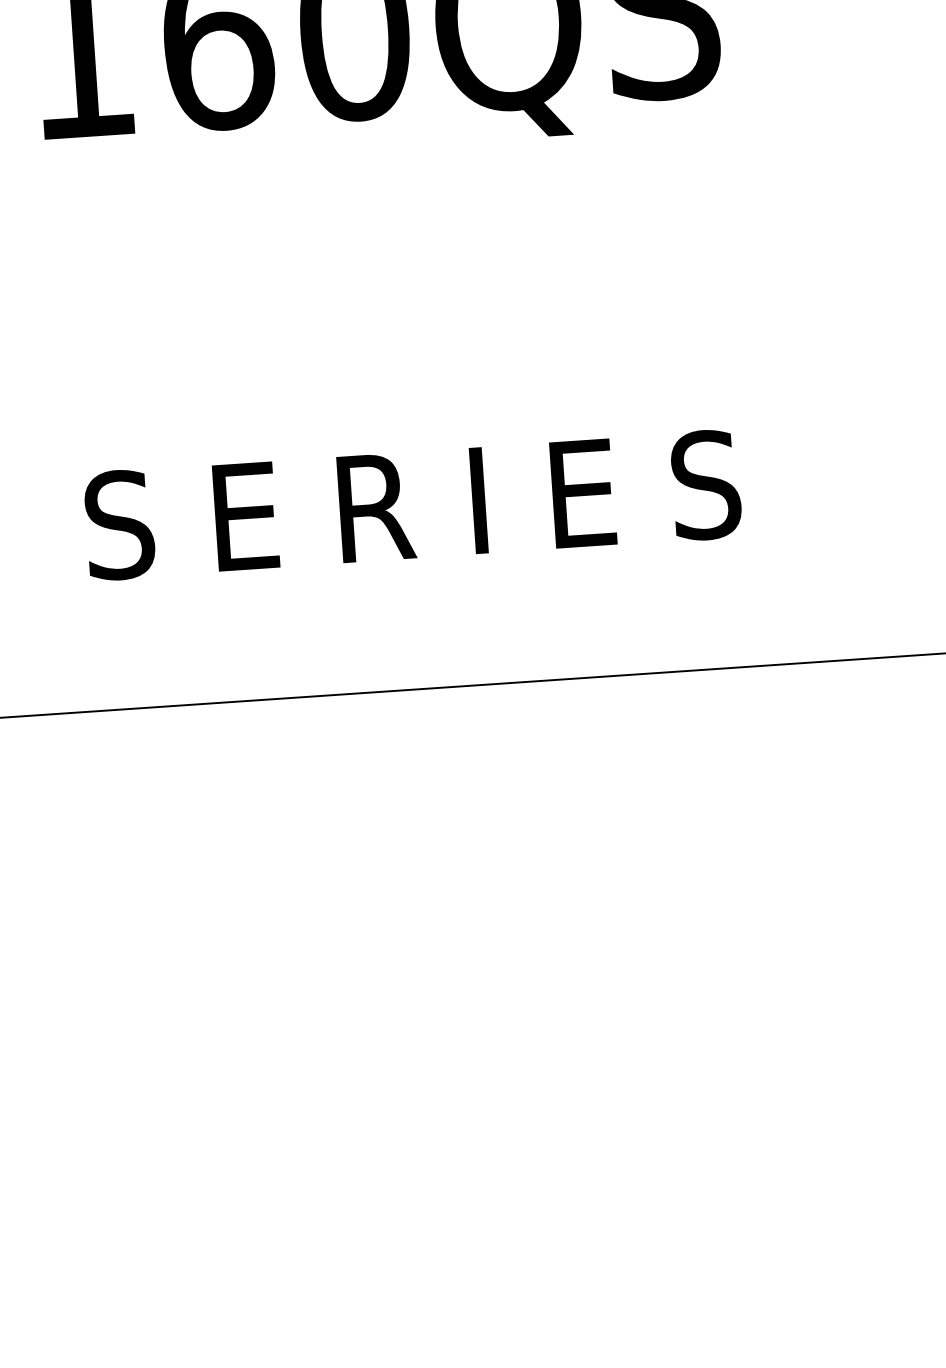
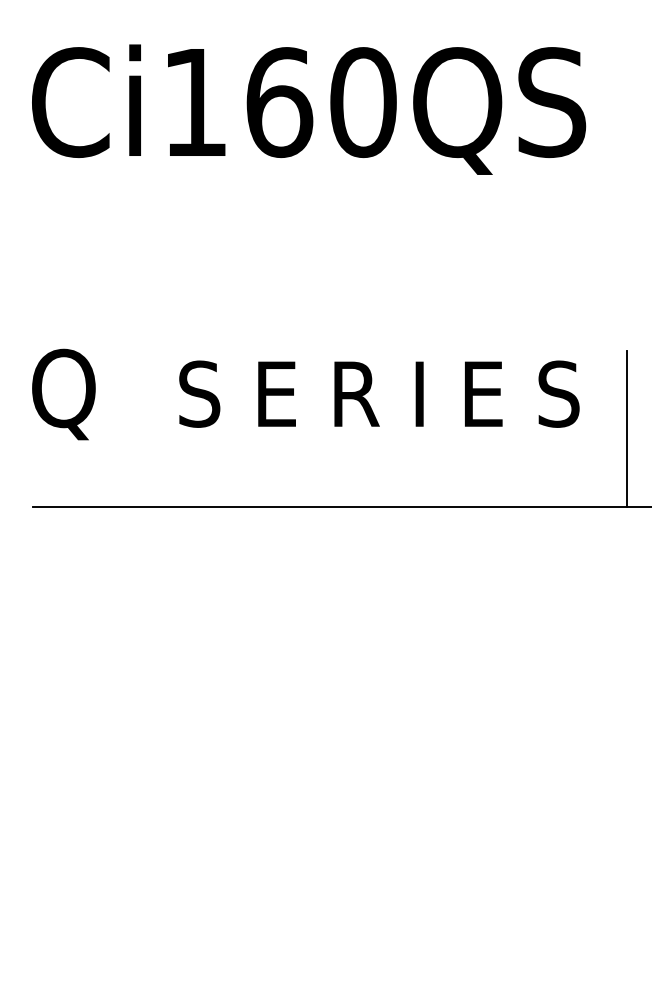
line: (821, 533) -> (627, 428), added

